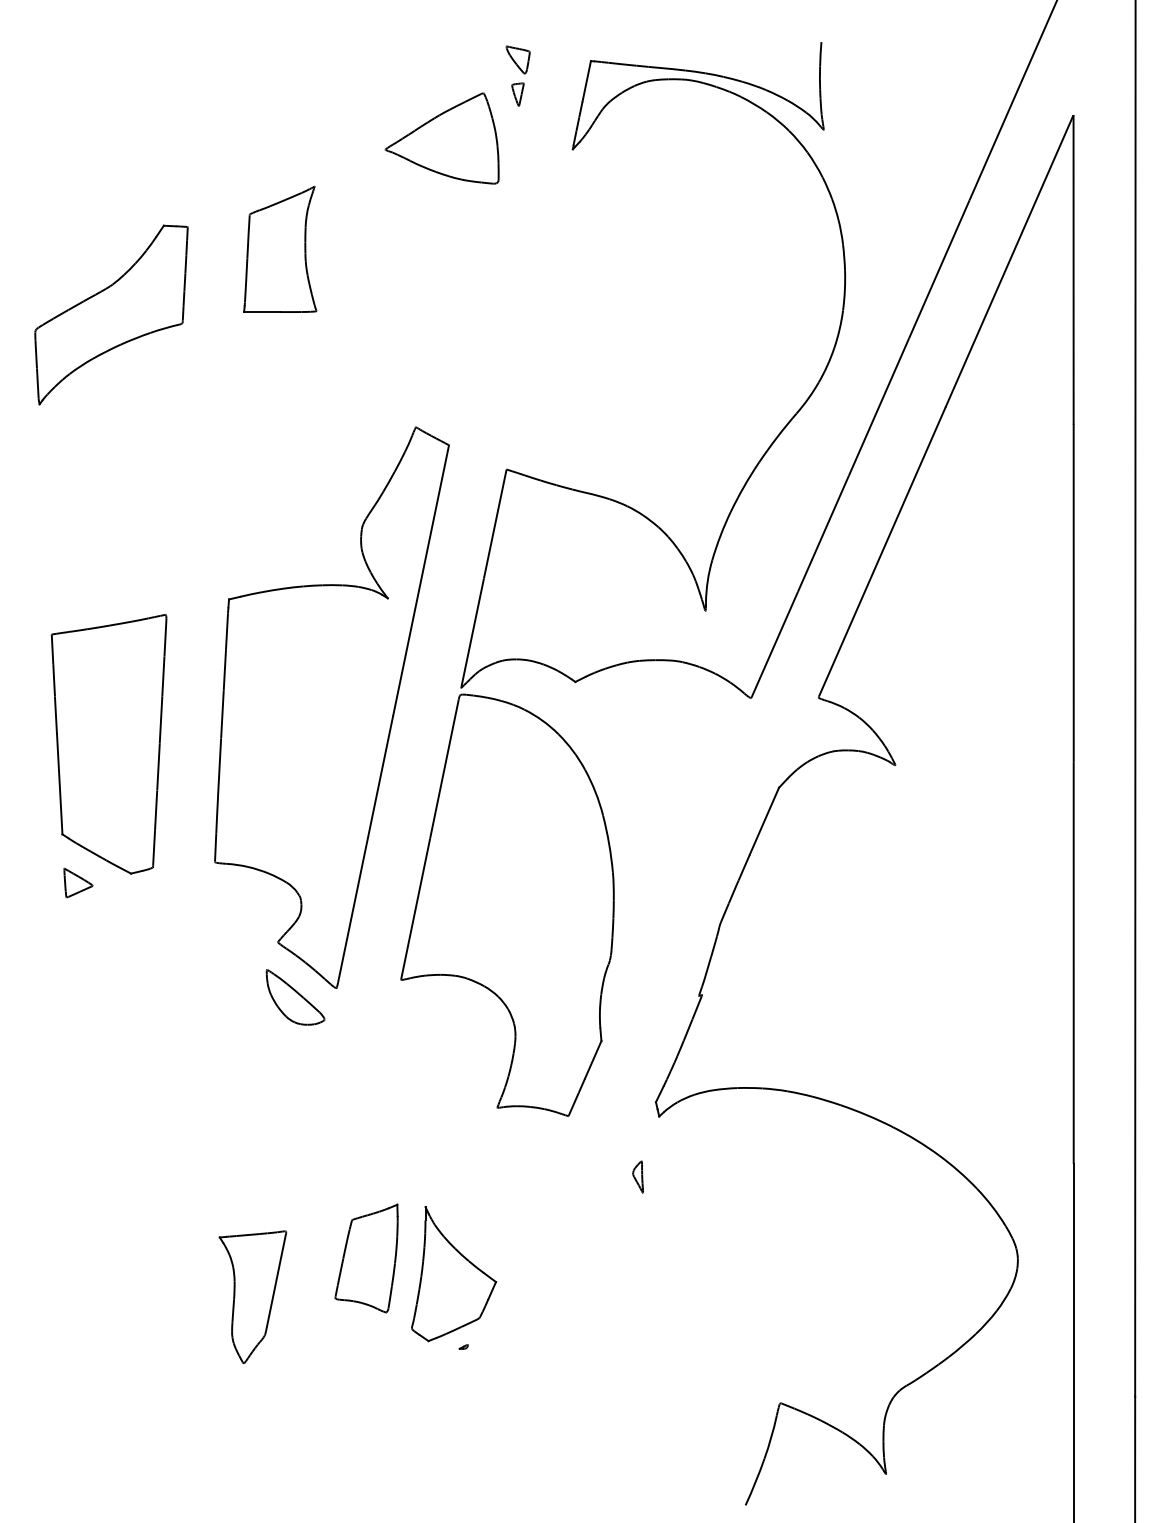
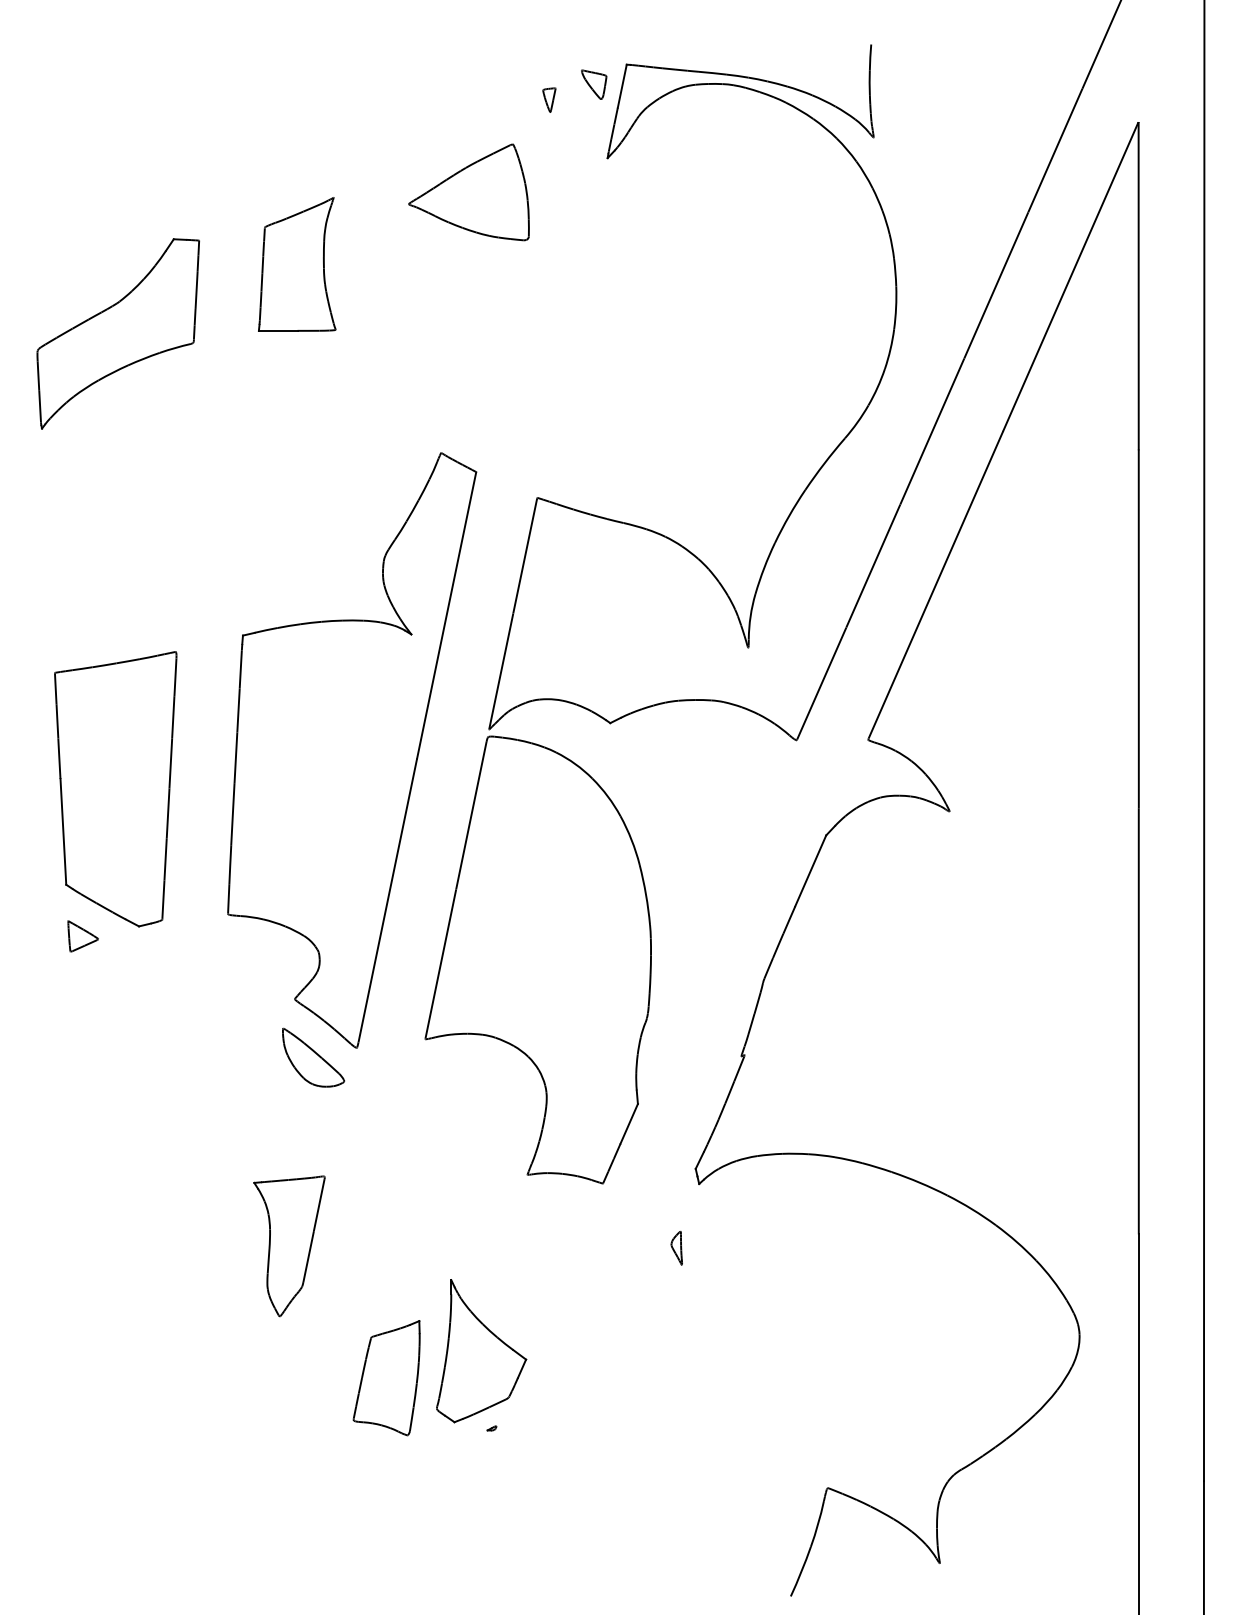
part: (517, 59) -> (593, 84), moved
part: (441, 138) -> (468, 192), moved
part: (366, 1258) -> (386, 1378), moved
part: (252, 1296) -> (289, 1245), moved

